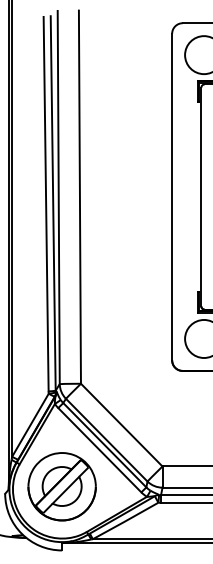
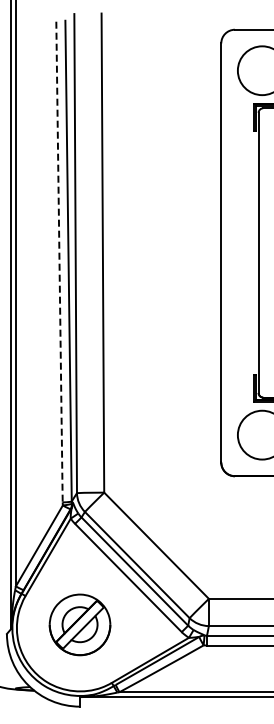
line: (46, 204) -> (59, 262), solid -> dashed
part: (61, 486) -> (79, 624), size x0.7

